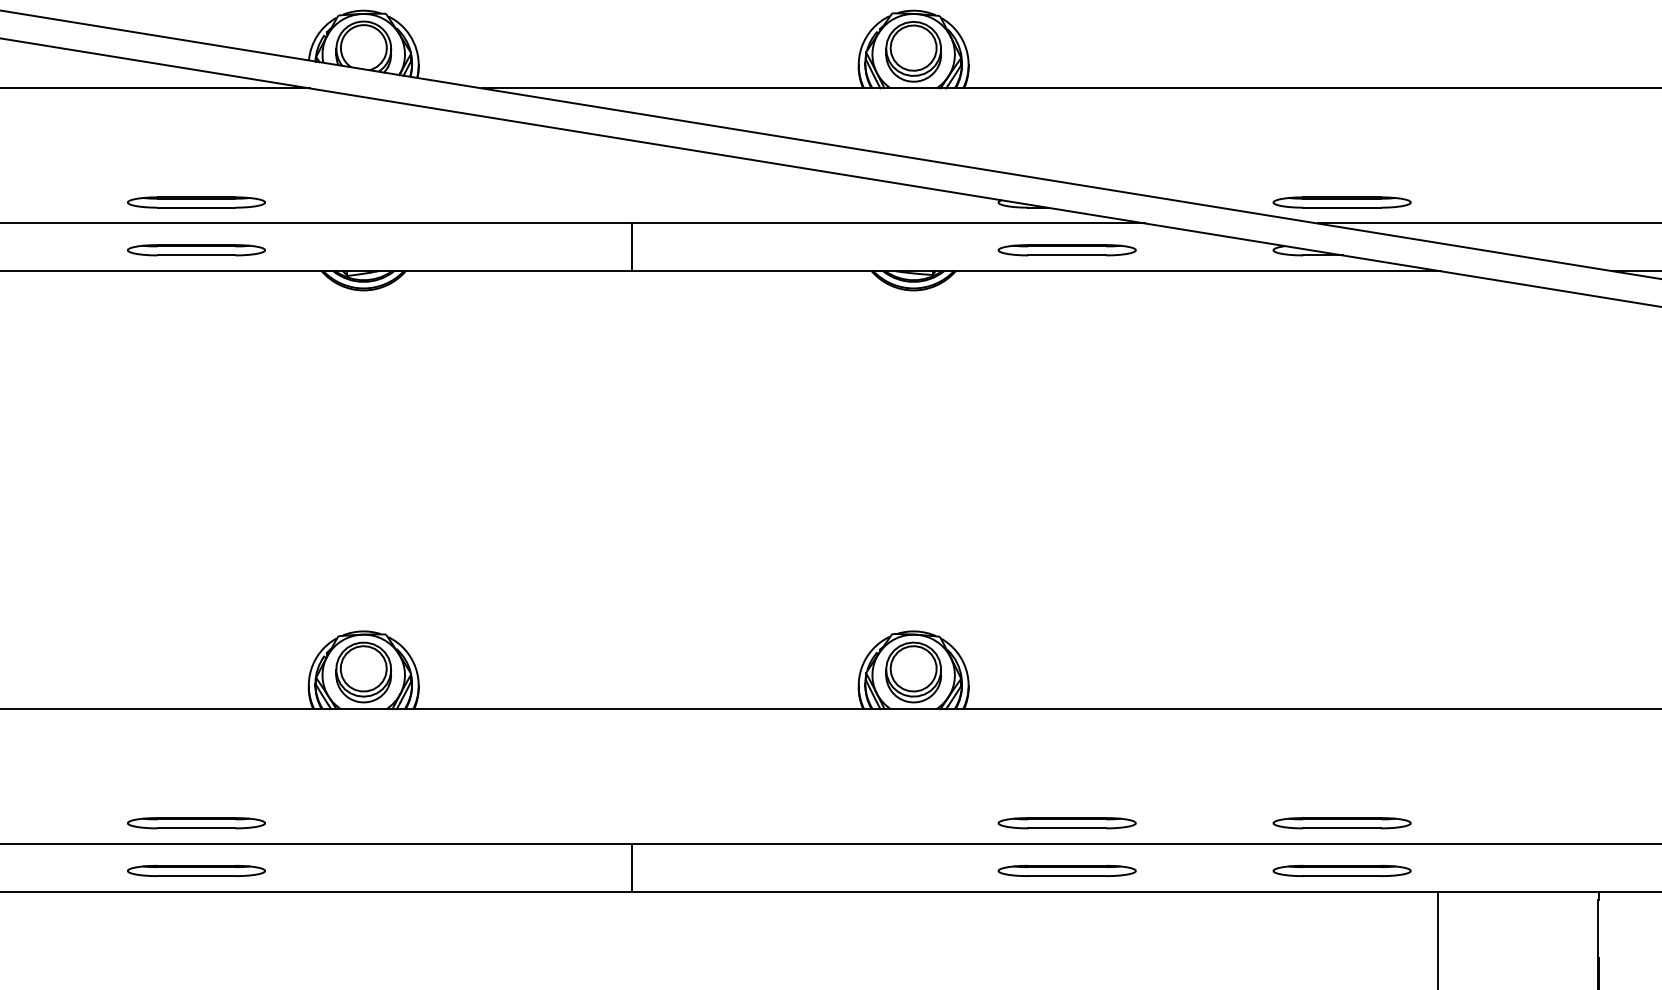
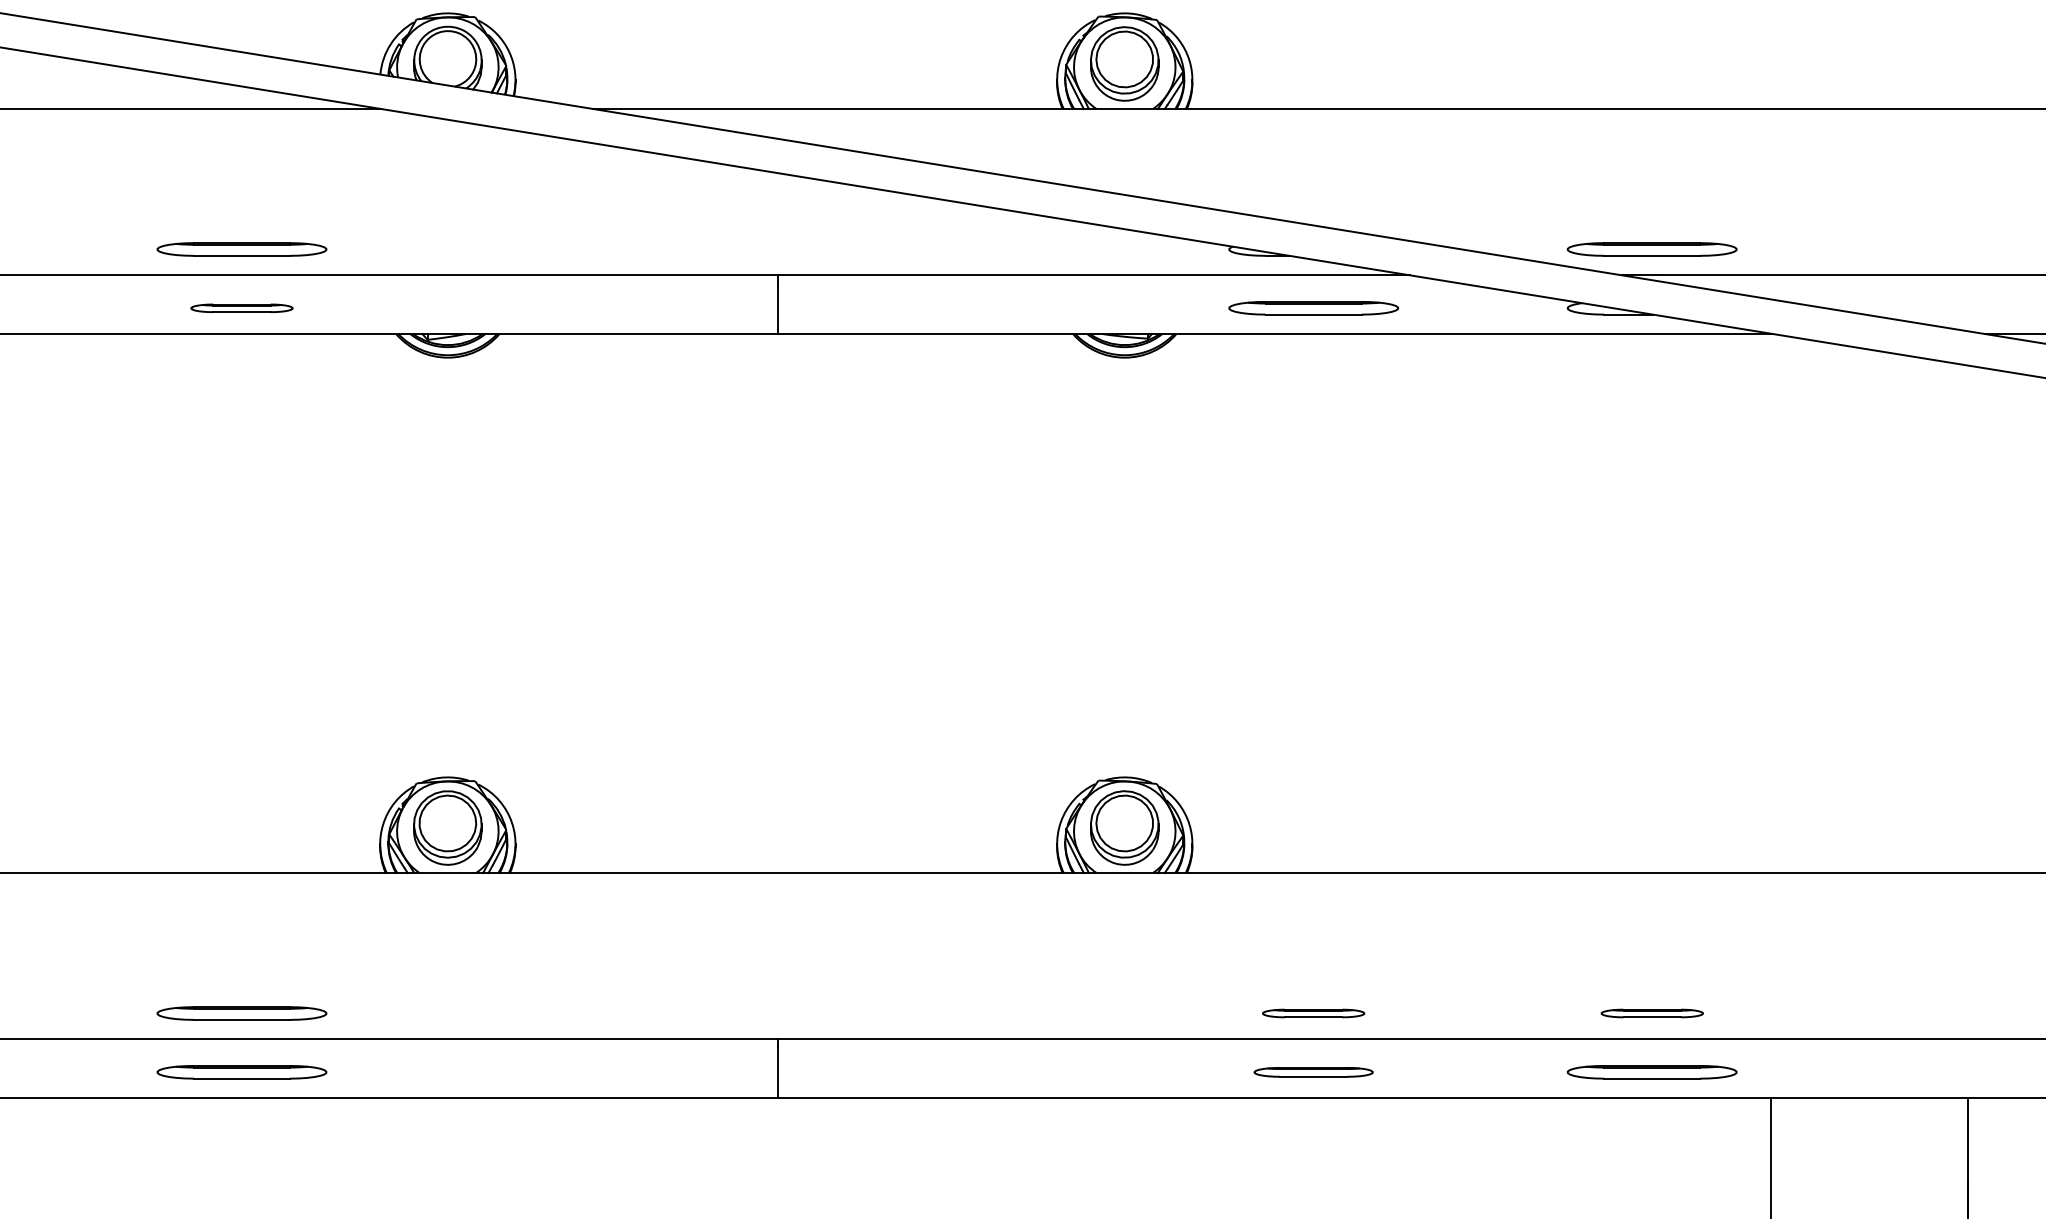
part: (196, 250) -> (241, 308), size x0.6
part: (1067, 823) -> (1313, 1013), size x0.6
part: (1342, 823) -> (1652, 1013), size x0.6
part: (1067, 871) -> (1313, 1072), size x0.7

